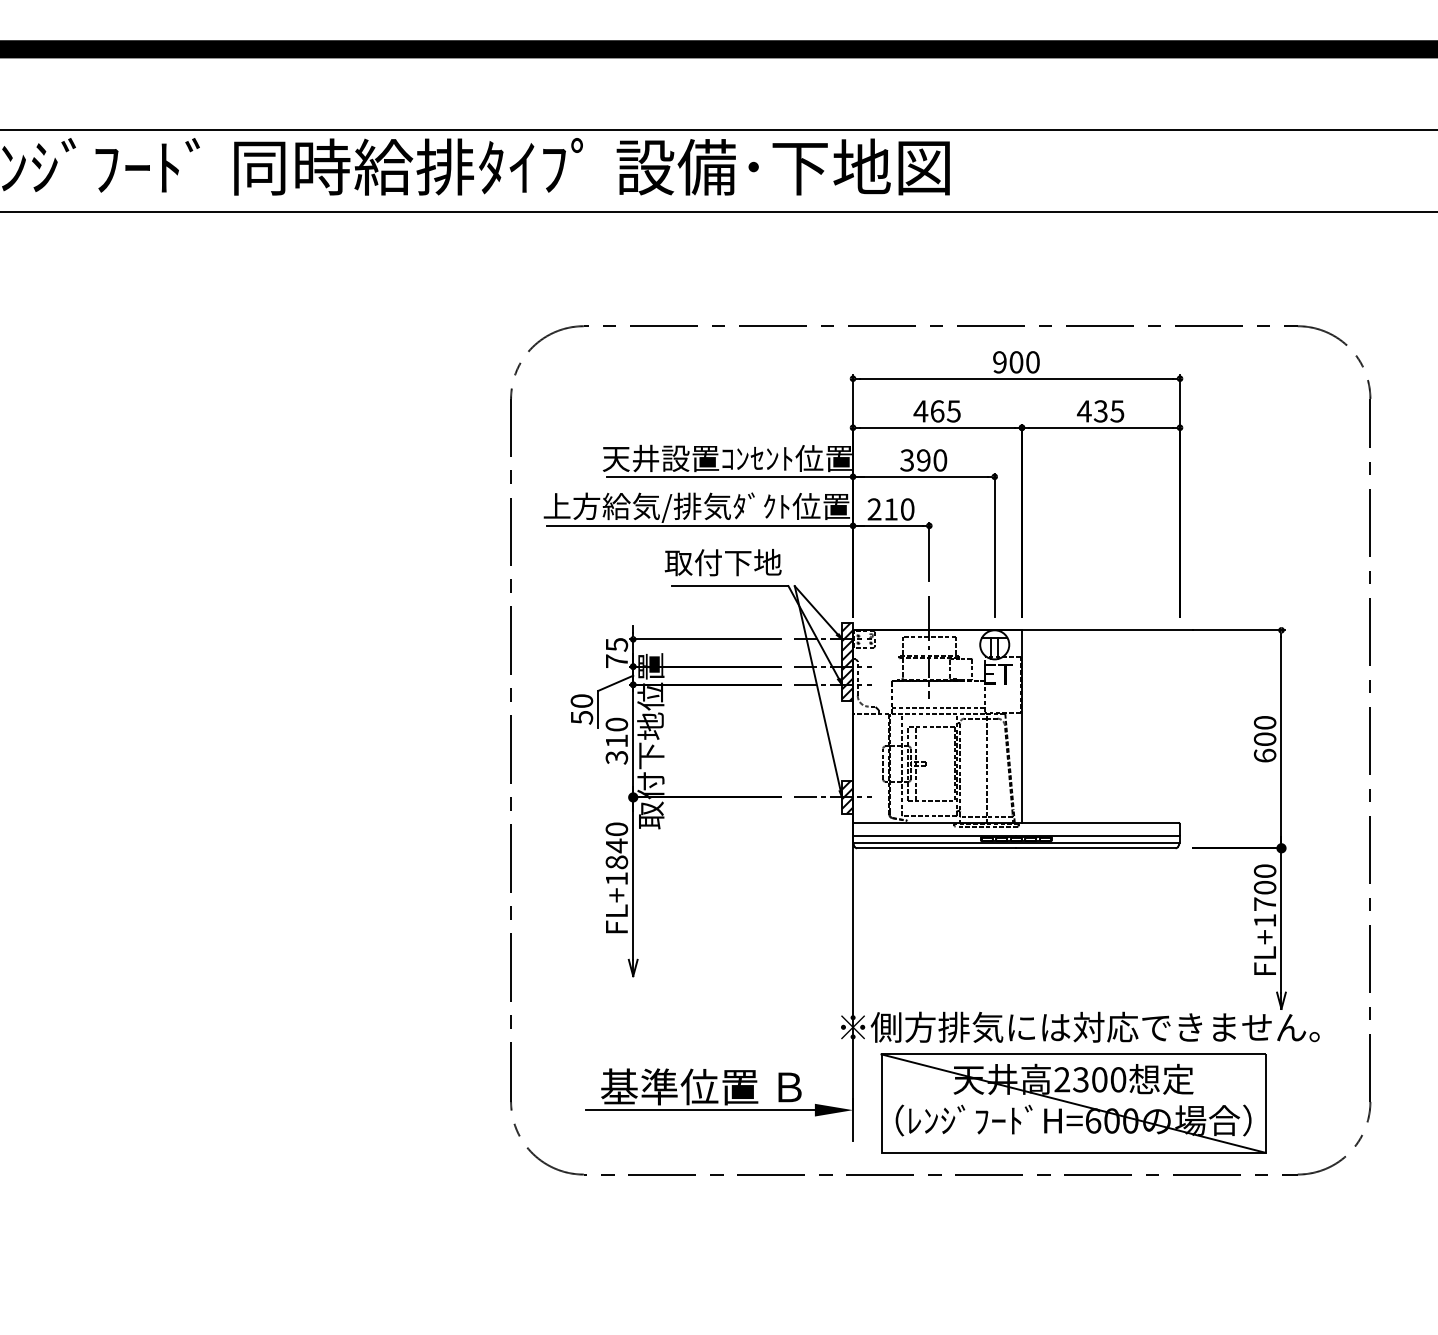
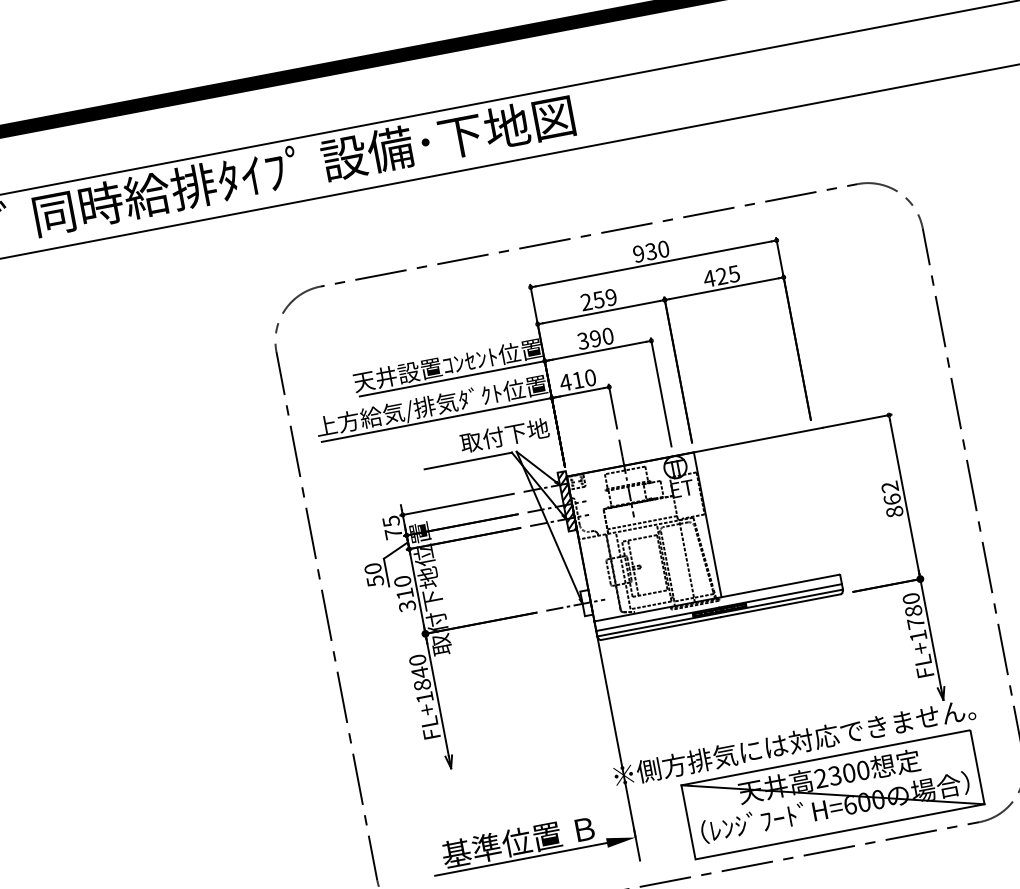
text: (1016, 362) -> (651, 251), 900 -> 930
text: (936, 411) -> (598, 300), 465 -> 259
text: (1100, 411) -> (721, 276), 435 -> 425
text: (874, 509) -> (565, 382), 210 -> 410
text: (722, 562) -> (504, 435), moved
text: (1264, 739) -> (891, 499), 600 -> 862
hatch: (847, 797) -> (586, 603), removed
text: (1264, 887) -> (913, 611), FL+1700 -> FL+1780
part: (1073, 1103) -> (832, 794), moved

